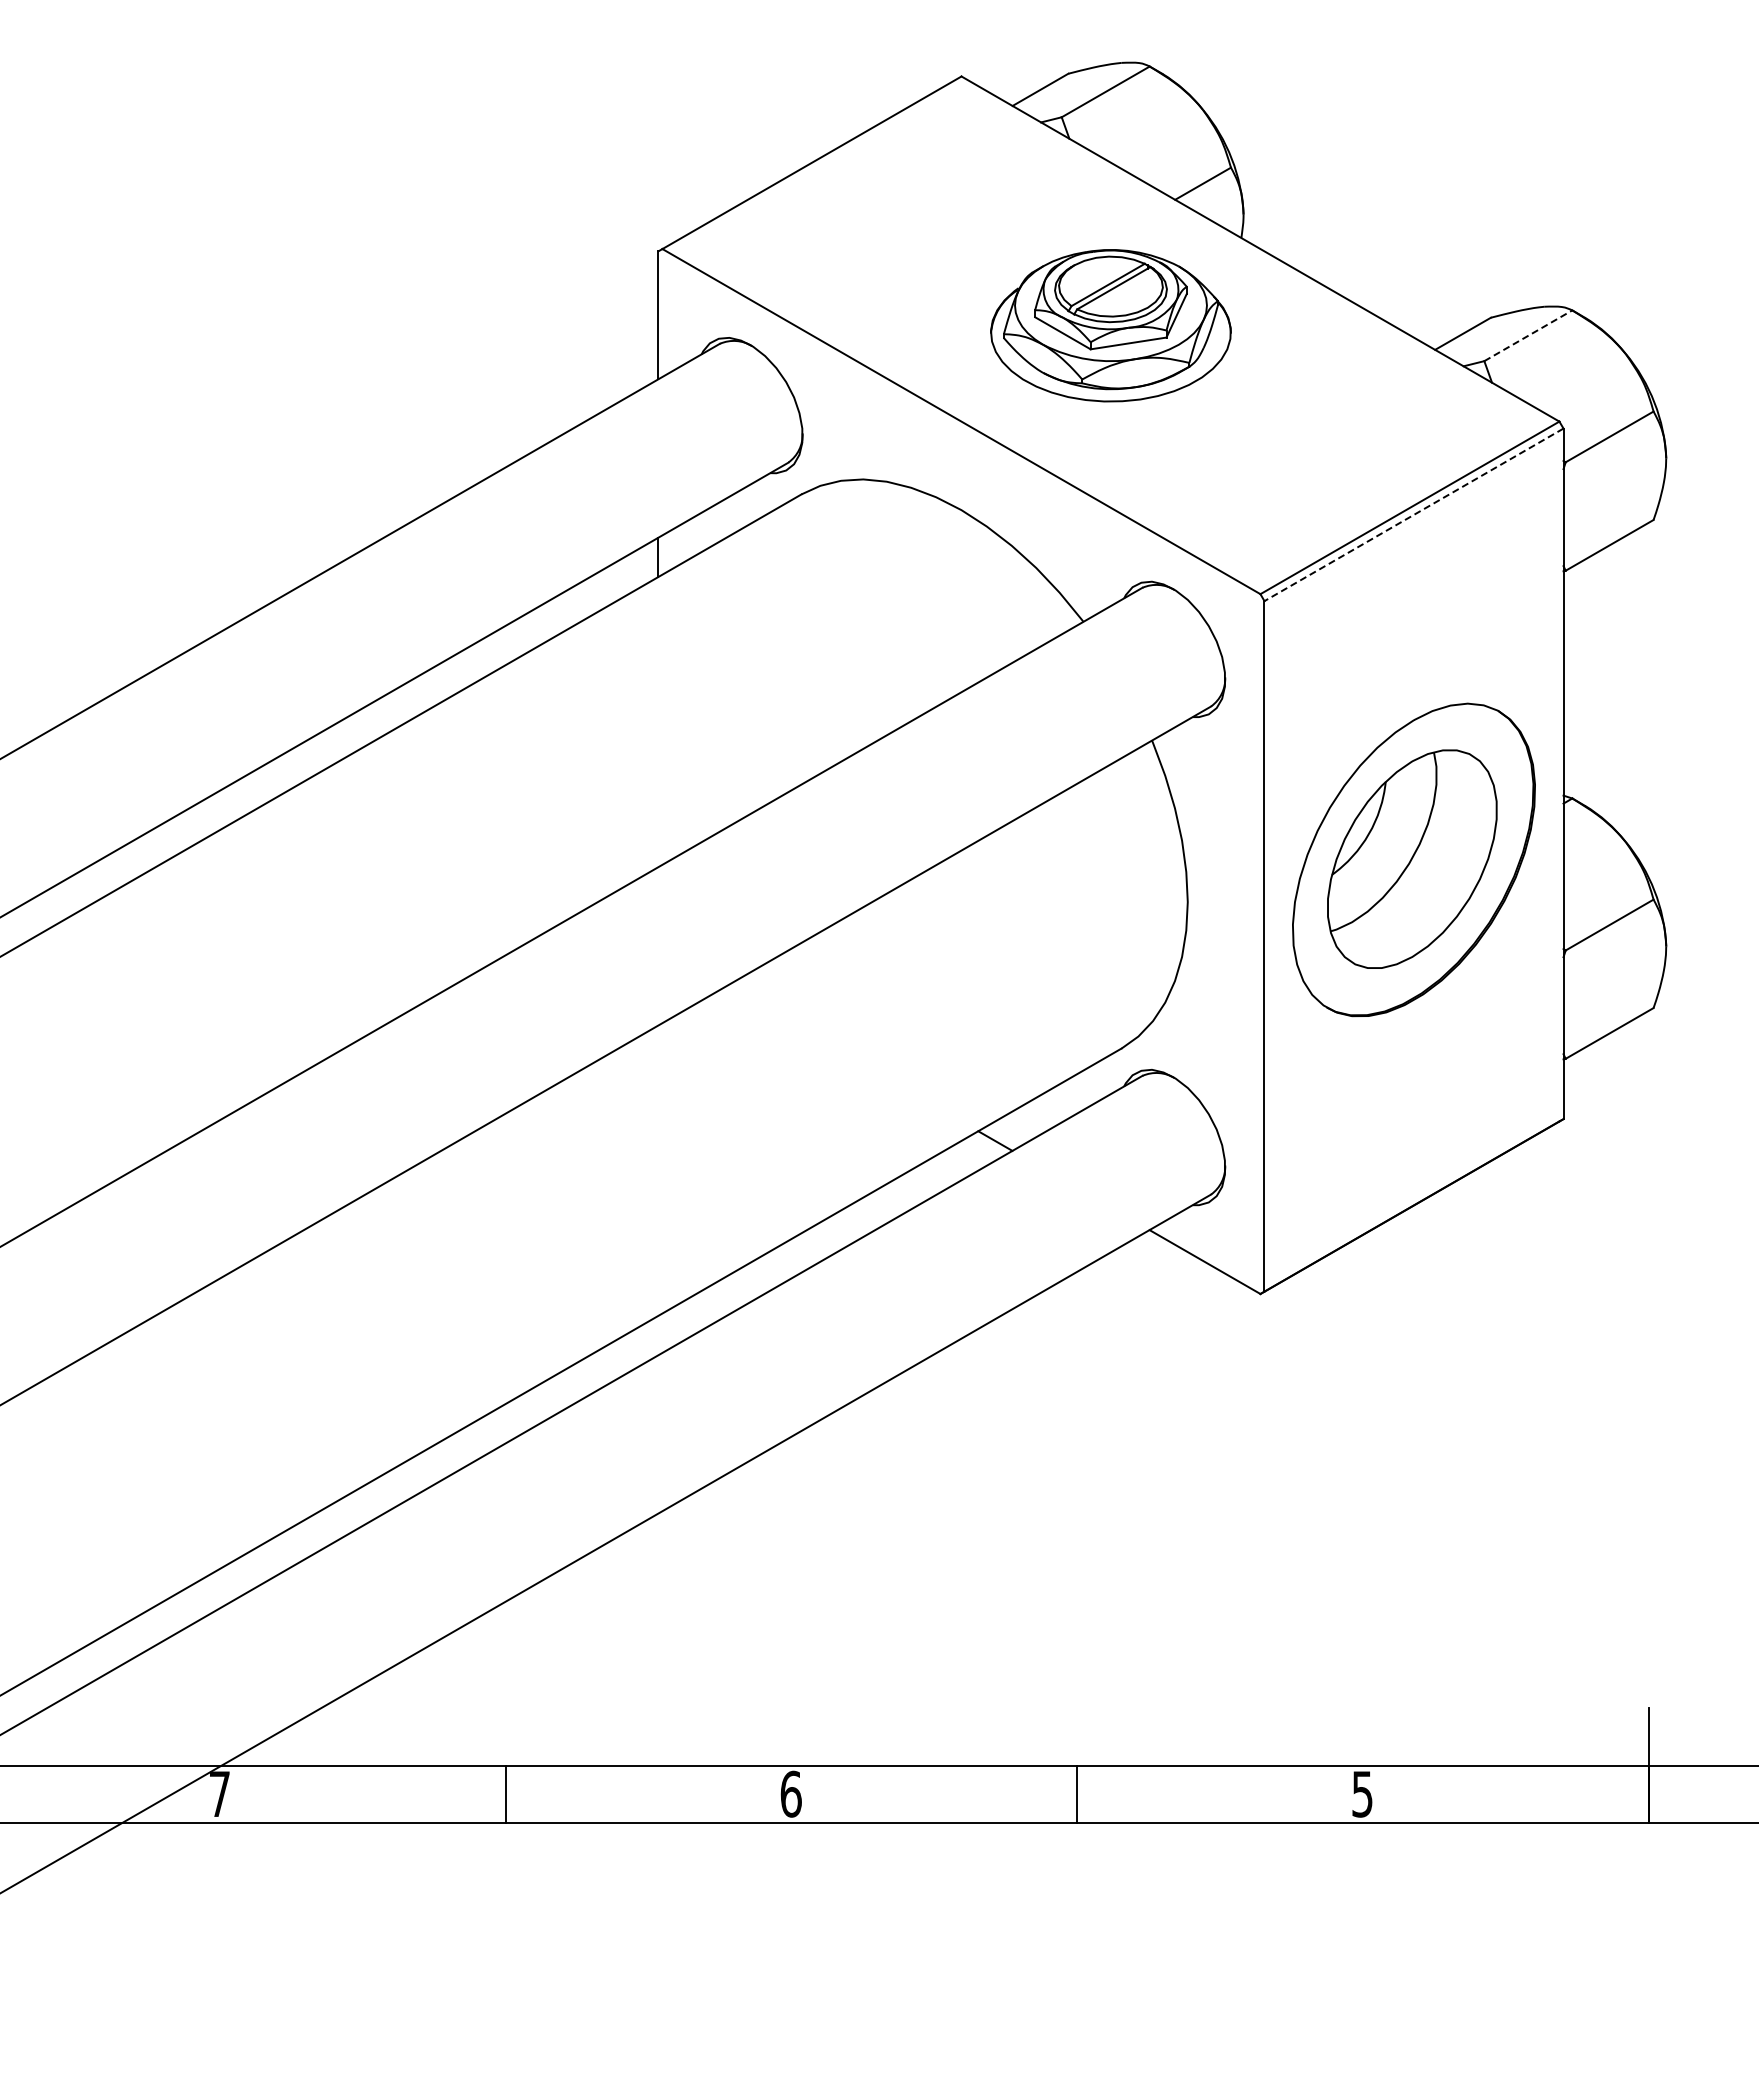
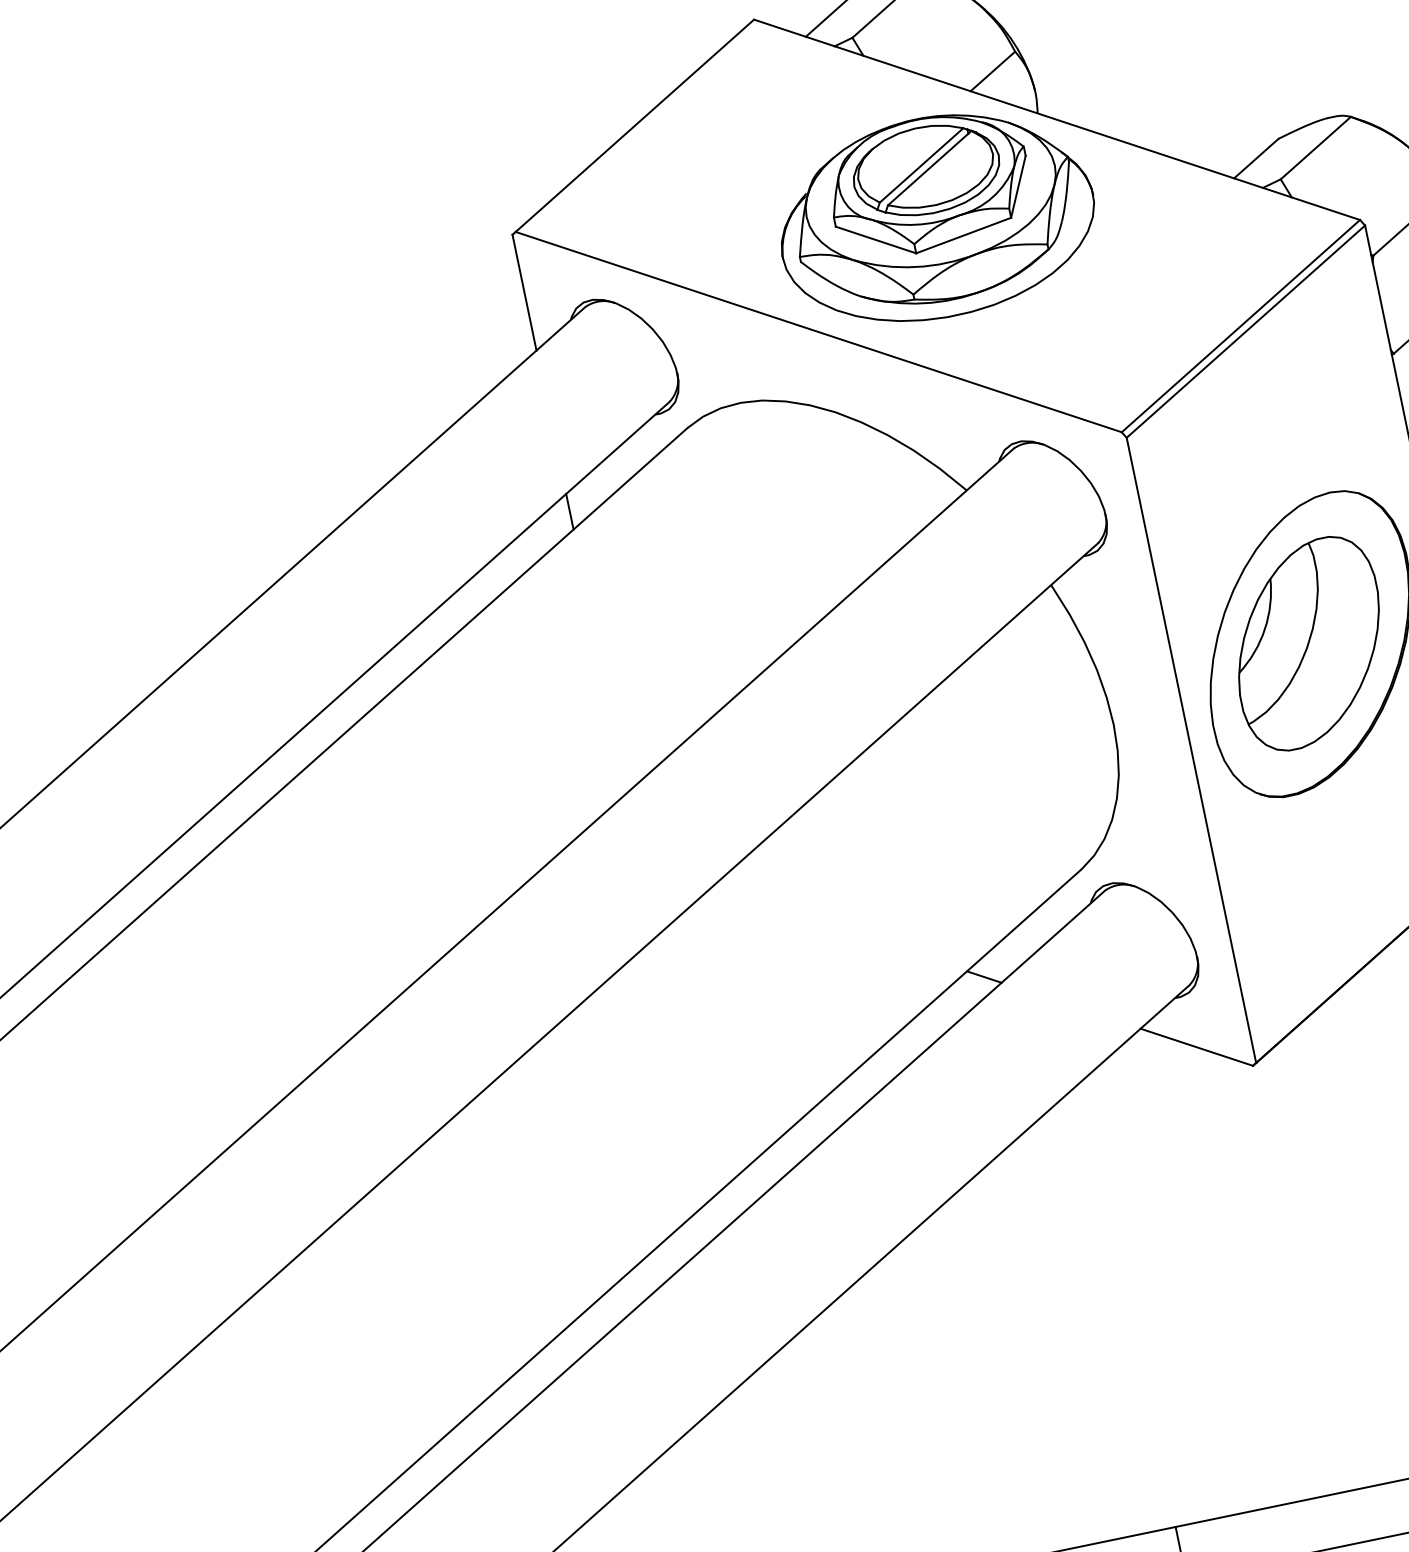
part: (1110, 325) -> (935, 217), size x1.43
line: (1528, 335) -> (1315, 147), dashed -> solid
line: (1414, 514) -> (1246, 331), dashed -> solid

